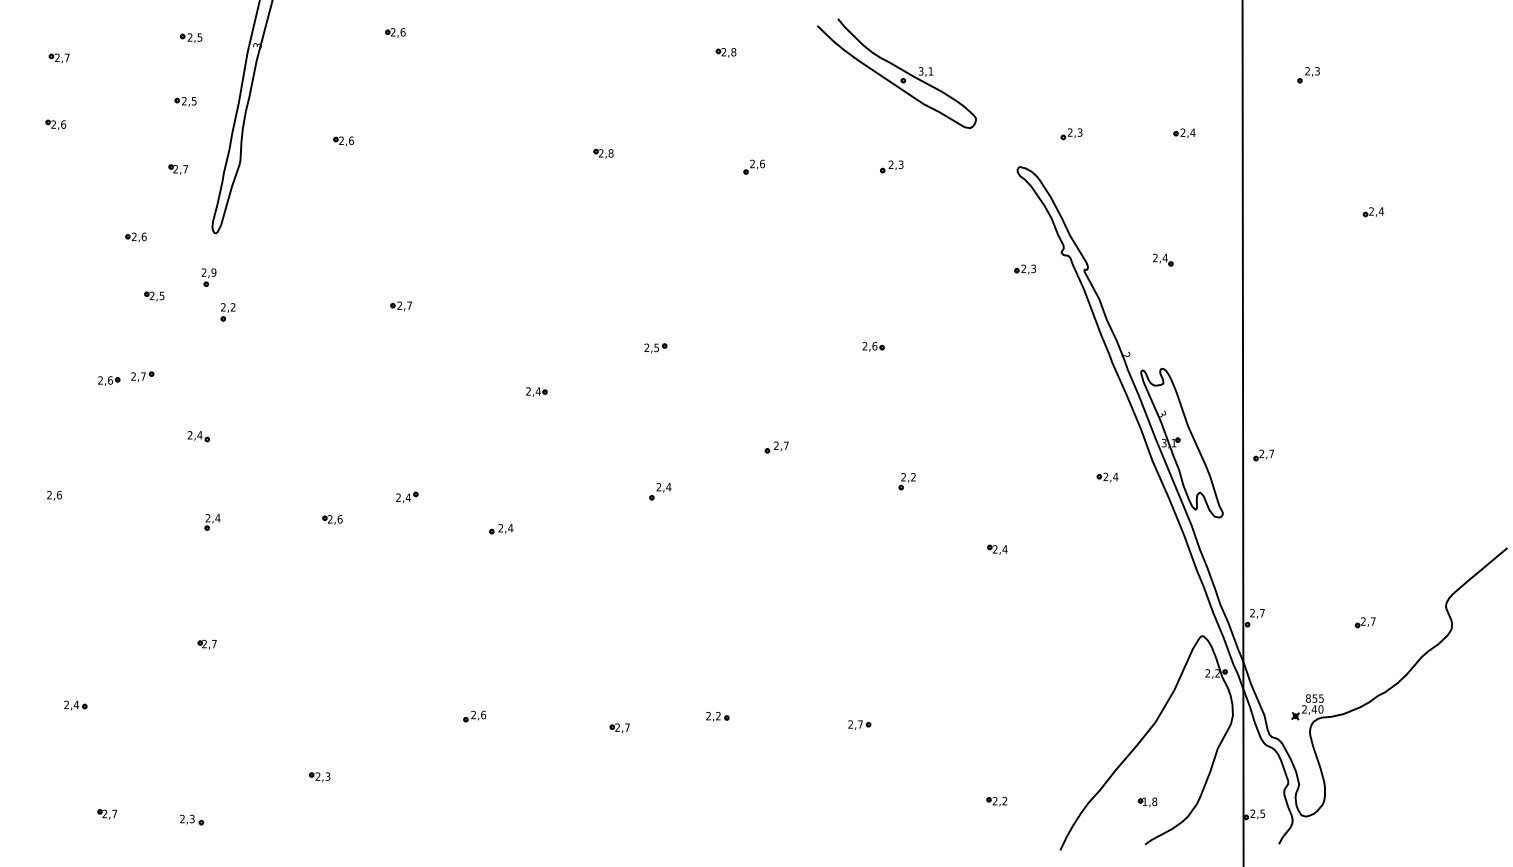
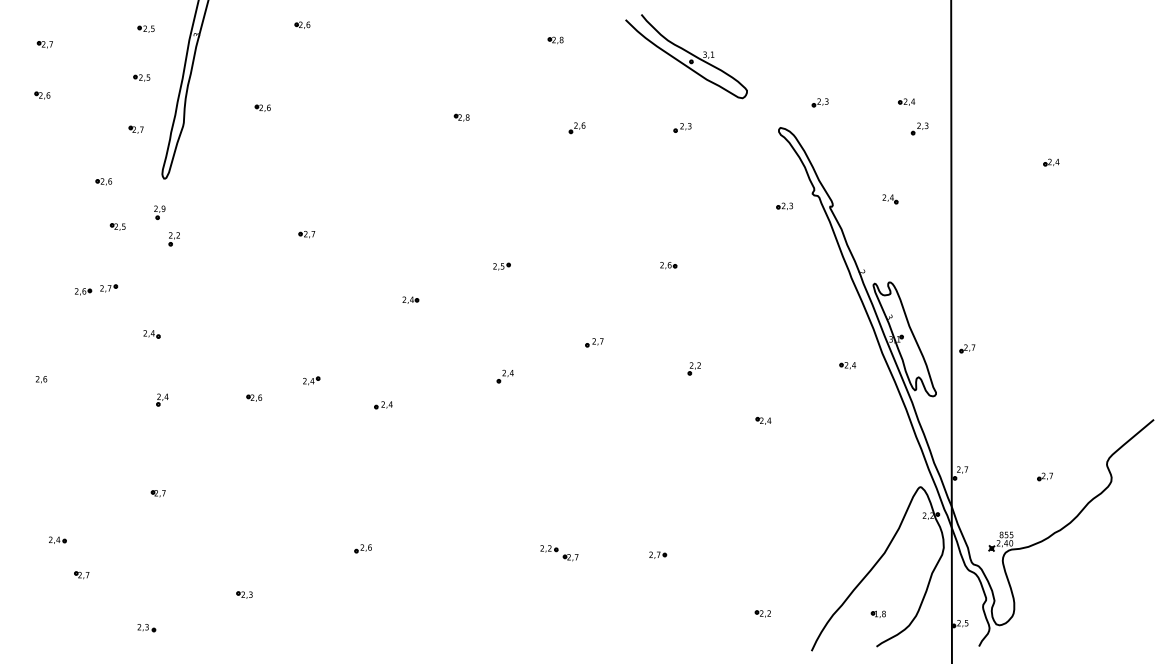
part: (1308, 75) -> (919, 129), moved
part: (619, 727) -> (570, 557), moved
part: (106, 814) -> (81, 575), moved

